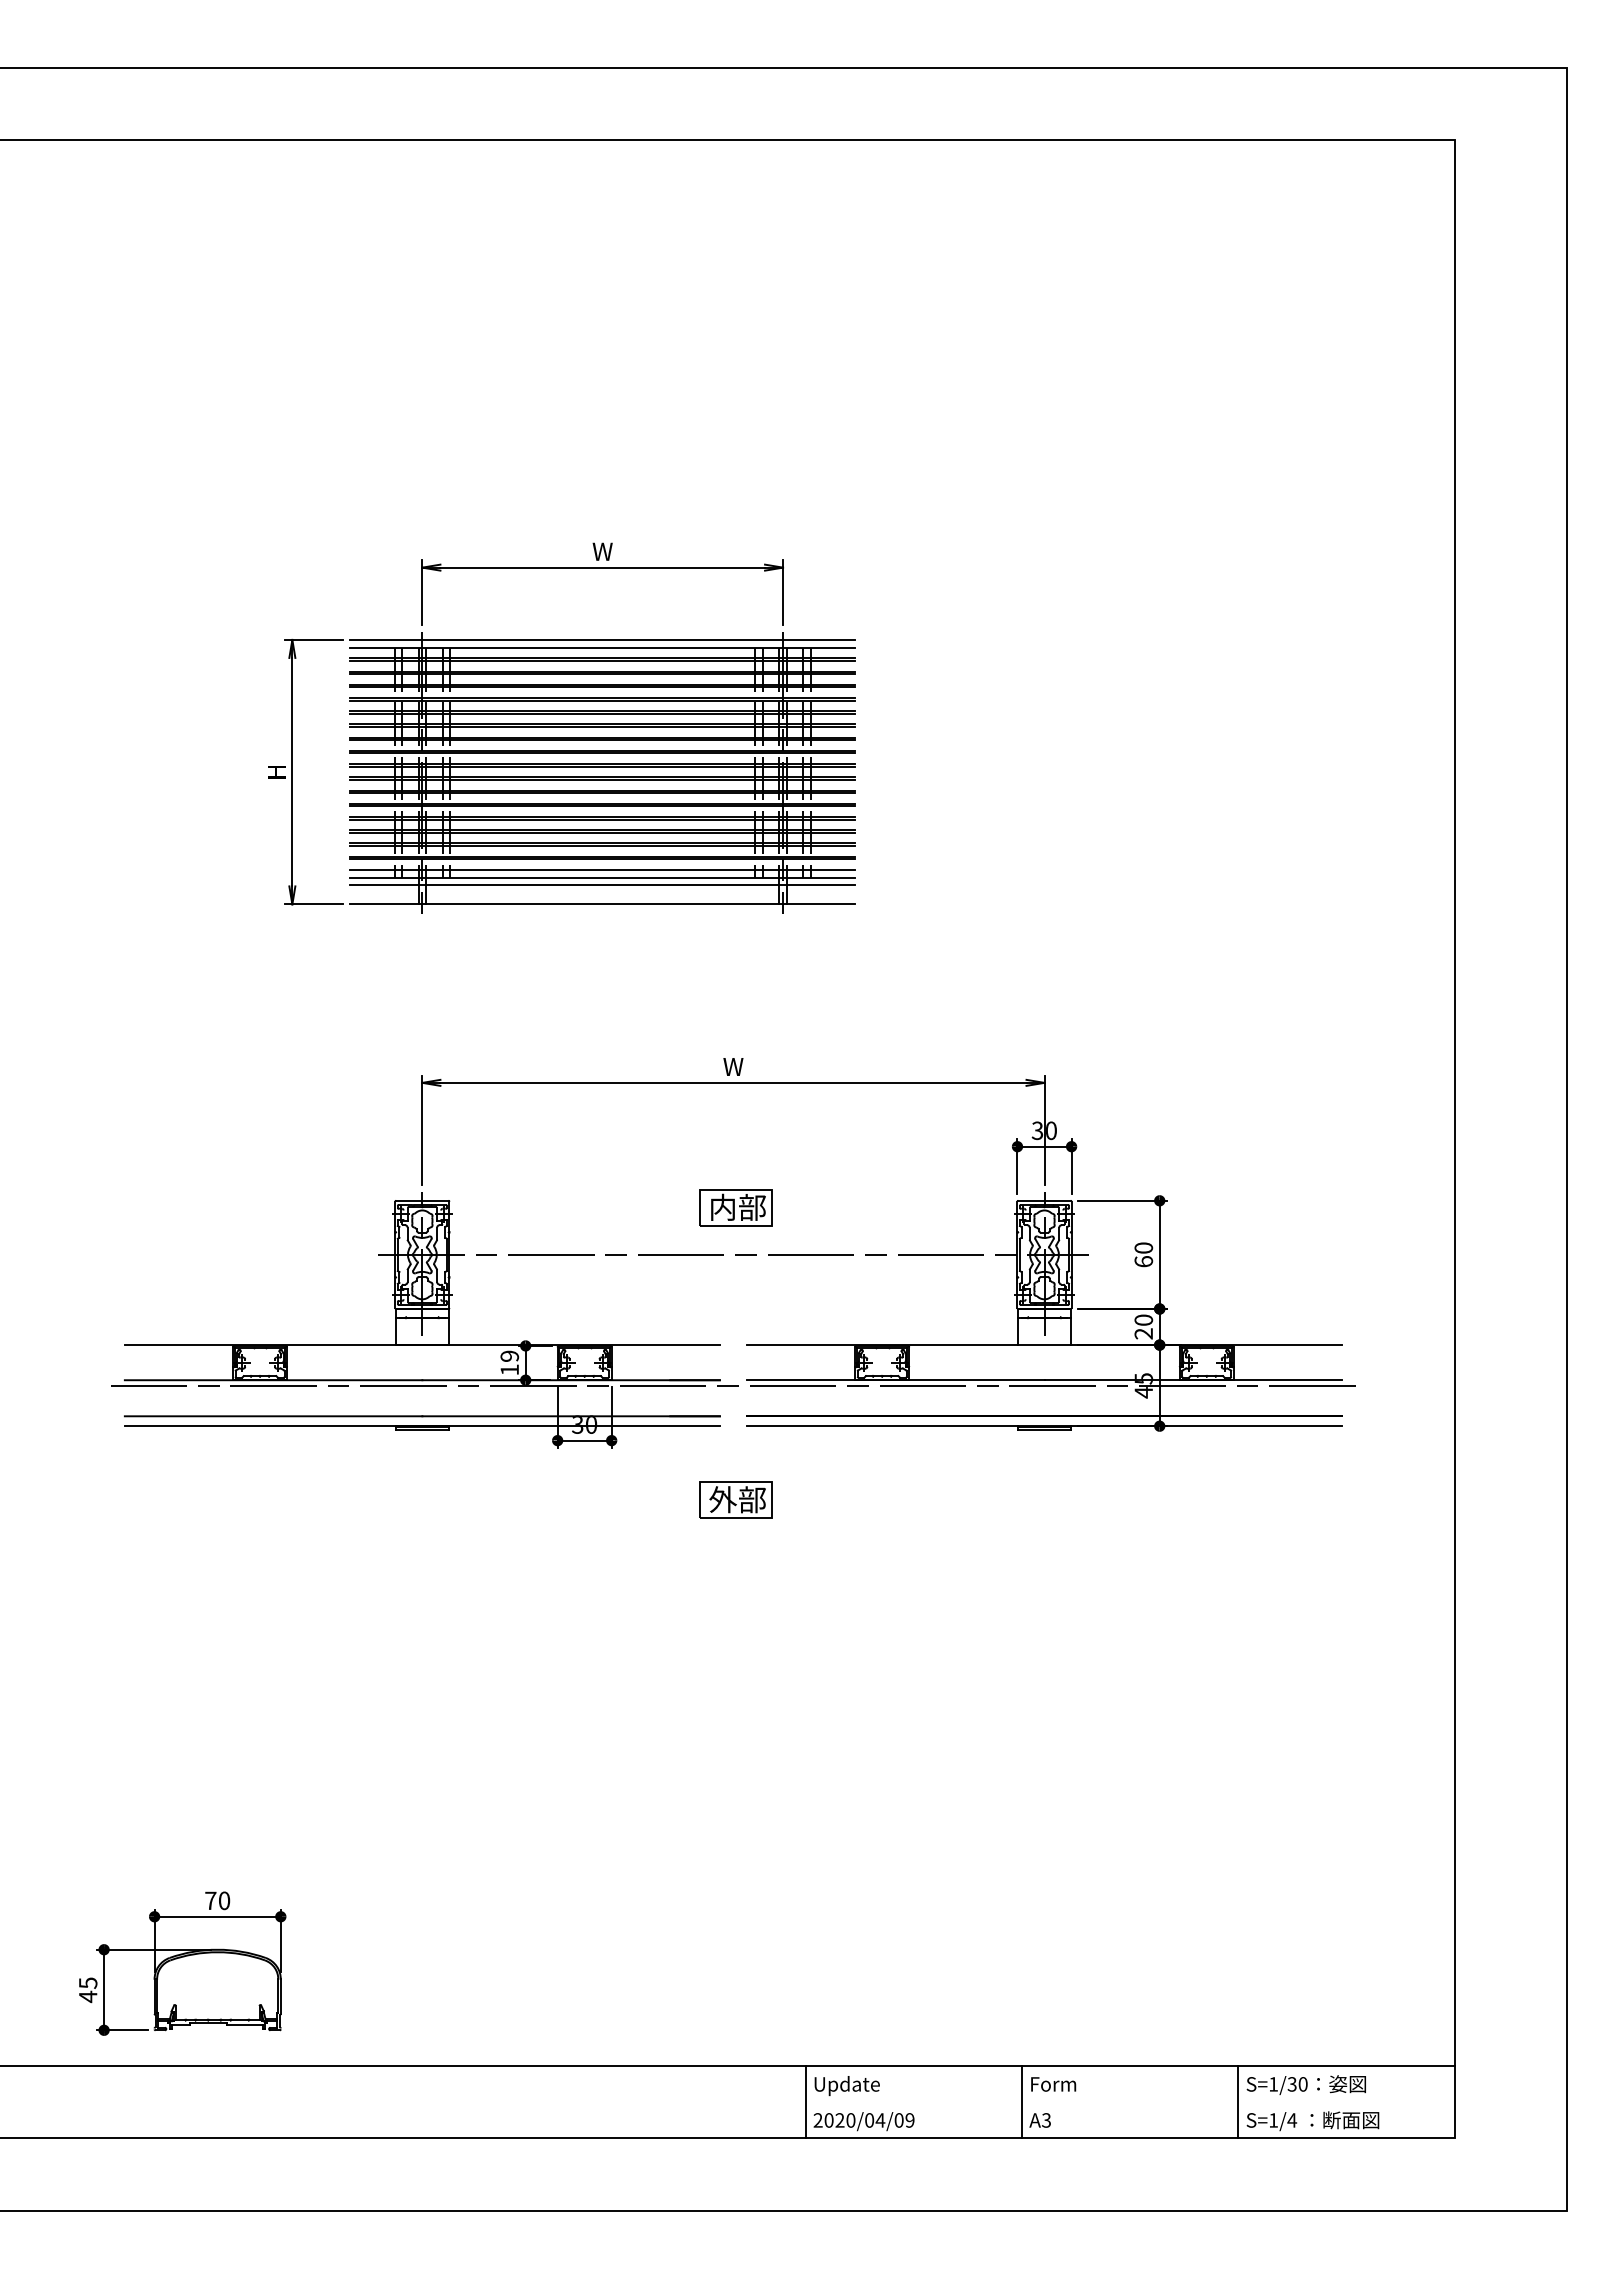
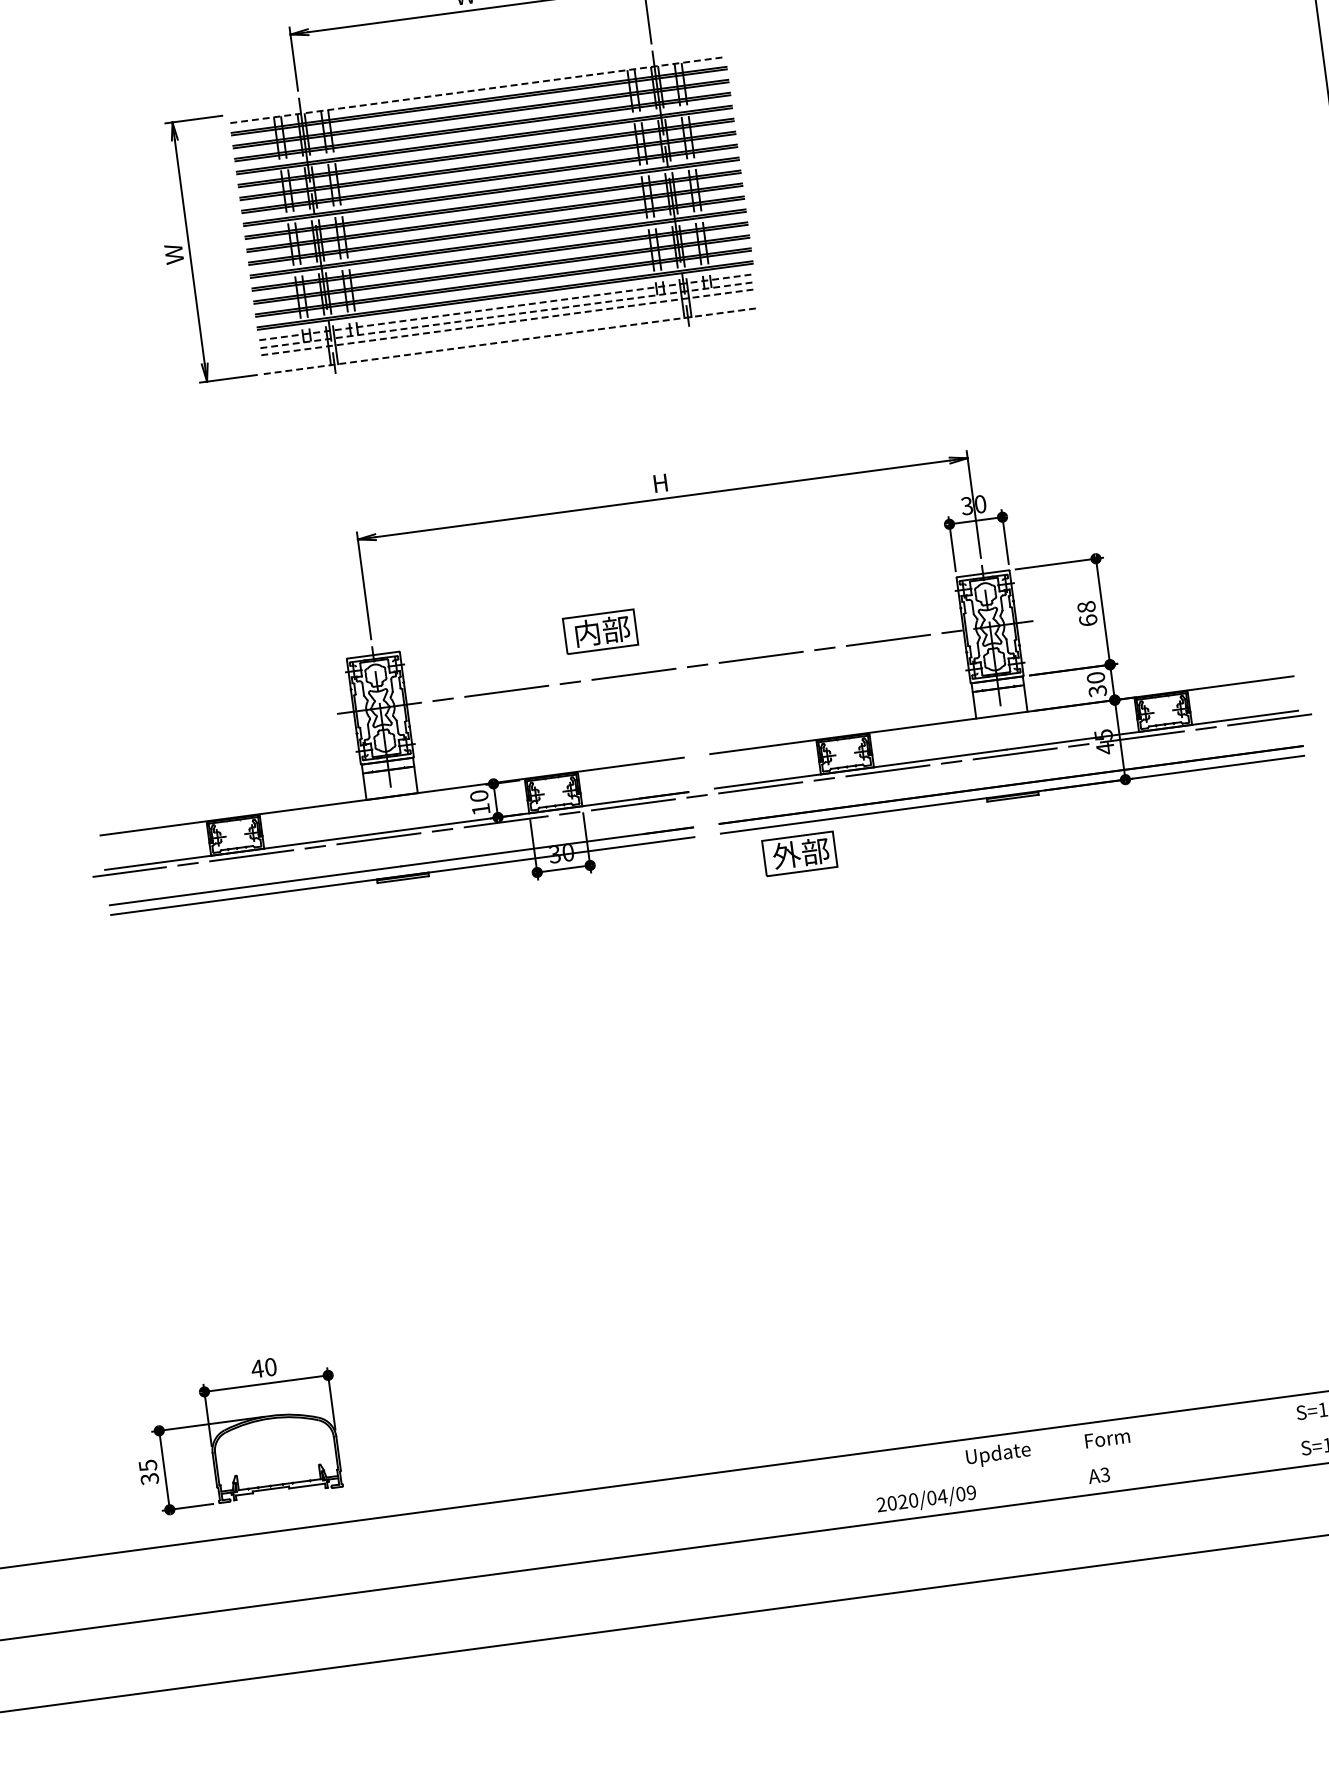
line: (602, 639) -> (476, 81), removed
line: (603, 648) -> (478, 90), solid -> dashed
text: (276, 772) -> (174, 254), H -> W
line: (603, 869) -> (507, 306), solid -> dashed
line: (603, 877) -> (508, 314), solid -> dashed
line: (603, 885) -> (509, 322), solid -> dashed
line: (603, 904) -> (512, 341), solid -> dashed
text: (733, 1066) -> (660, 482), W -> H
part: (735, 1207) -> (599, 631), moved
text: (1143, 1247) -> (1086, 606), 60 -> 68
text: (1144, 1333) -> (1098, 690), 20 -> 30
text: (509, 1355) -> (478, 795), 19 -> 10
part: (735, 1499) -> (798, 853), moved
text: (210, 1900) -> (257, 1368), 70 -> 40
text: (87, 1996) -> (149, 1478), 45 -> 35
text: (846, 2086) -> (997, 1455), moved
line: (805, 2102) -> (866, 1488), removed
line: (1021, 2102) -> (1078, 1460), removed
line: (1238, 2102) -> (1291, 1432), removed

